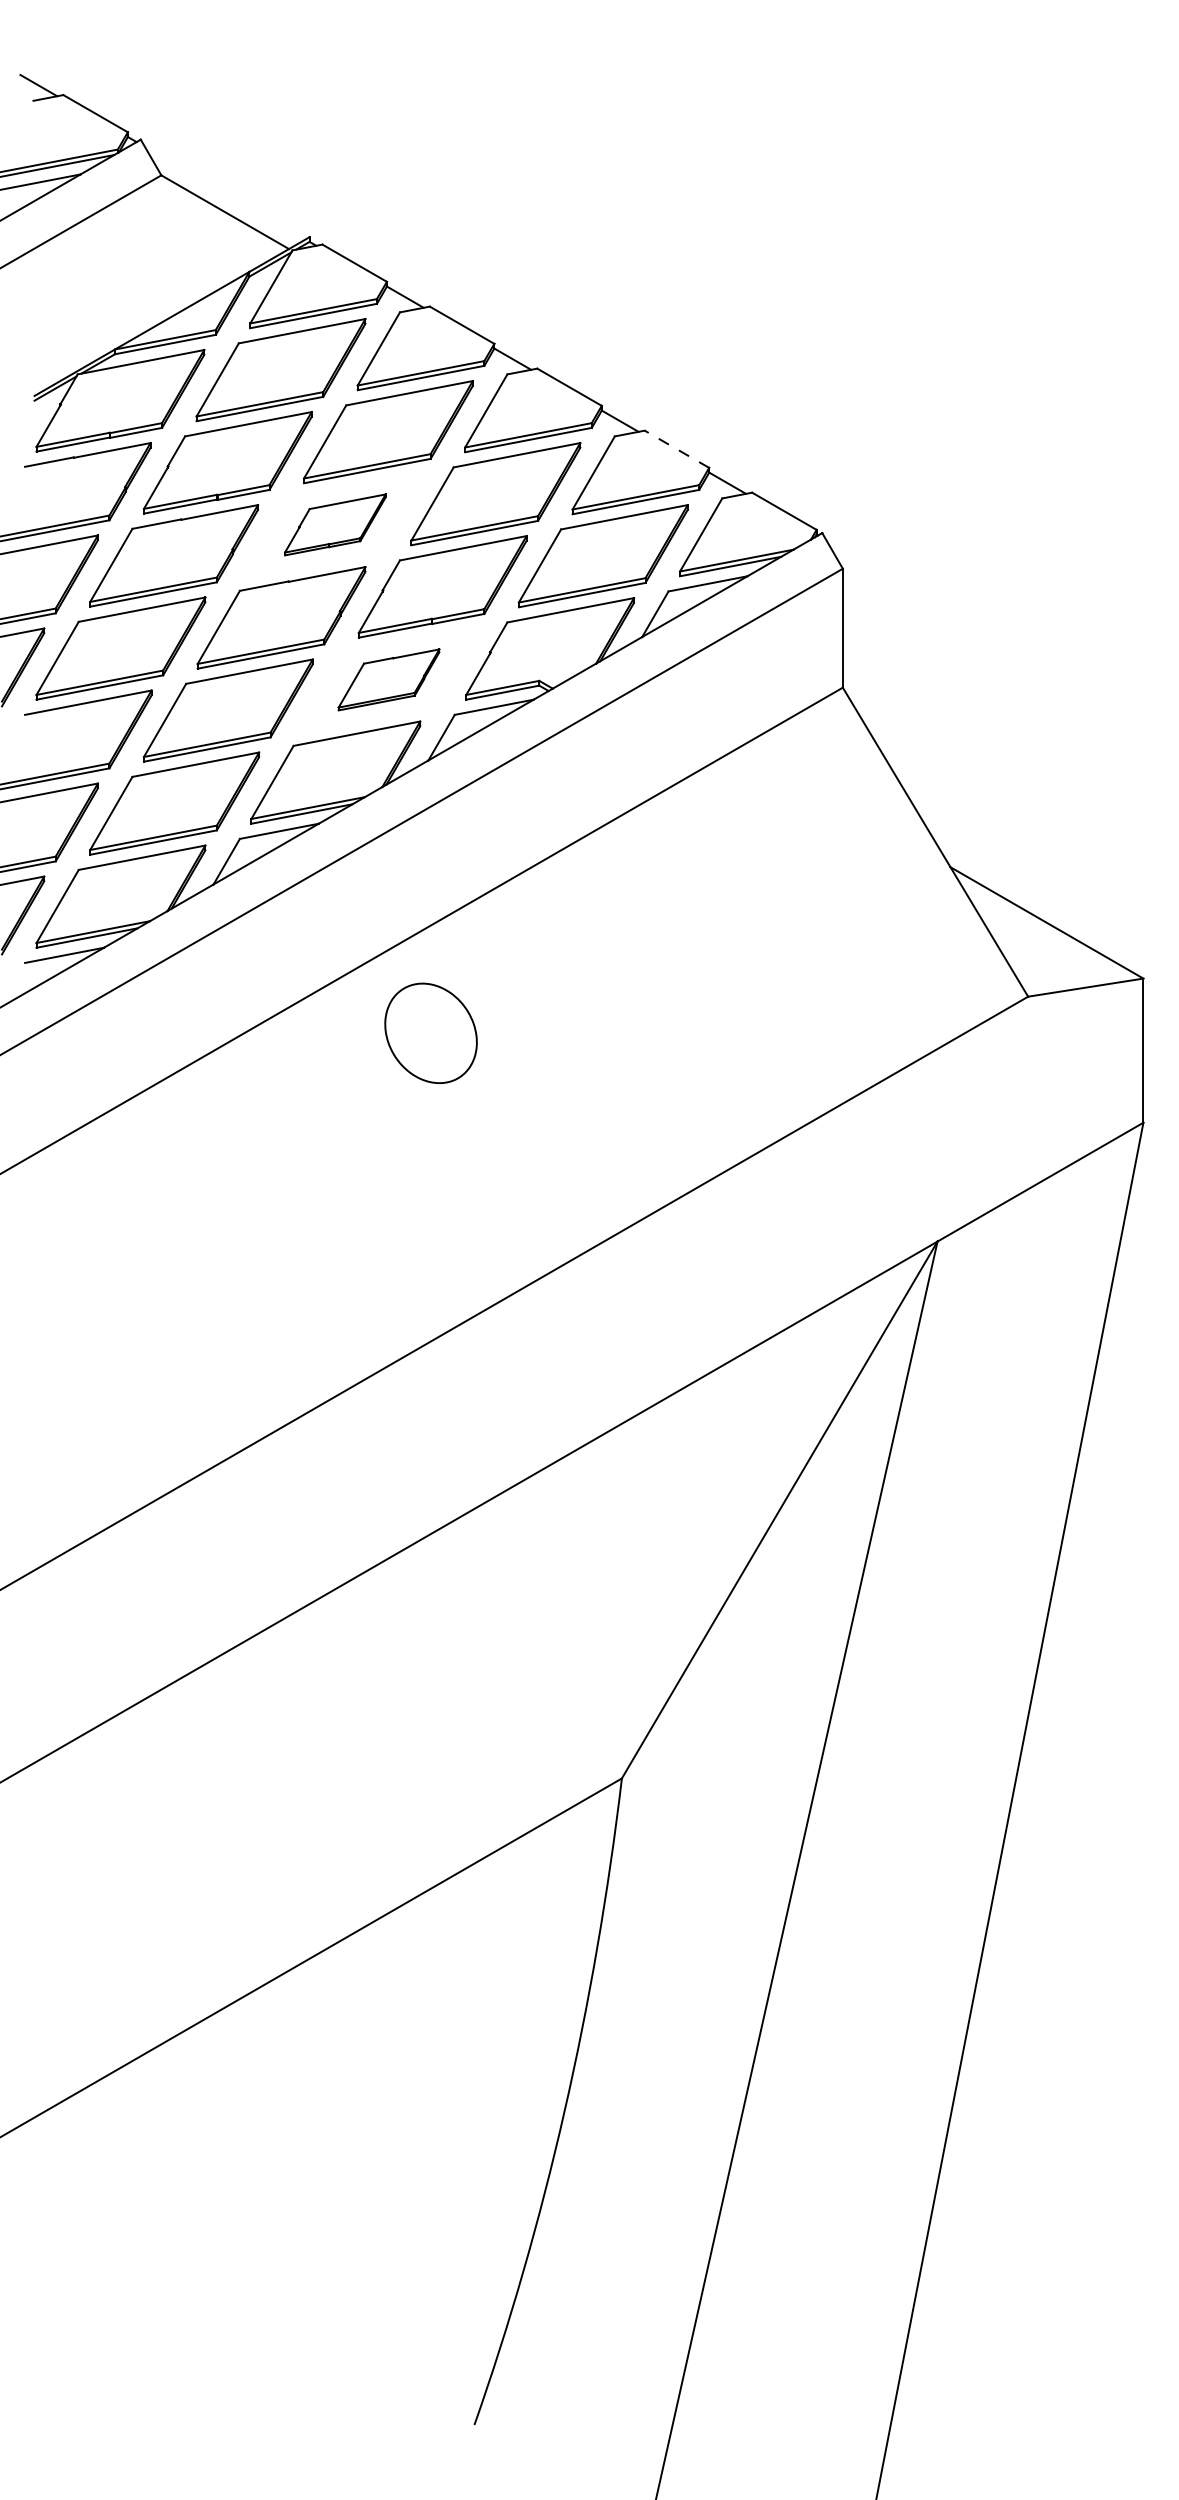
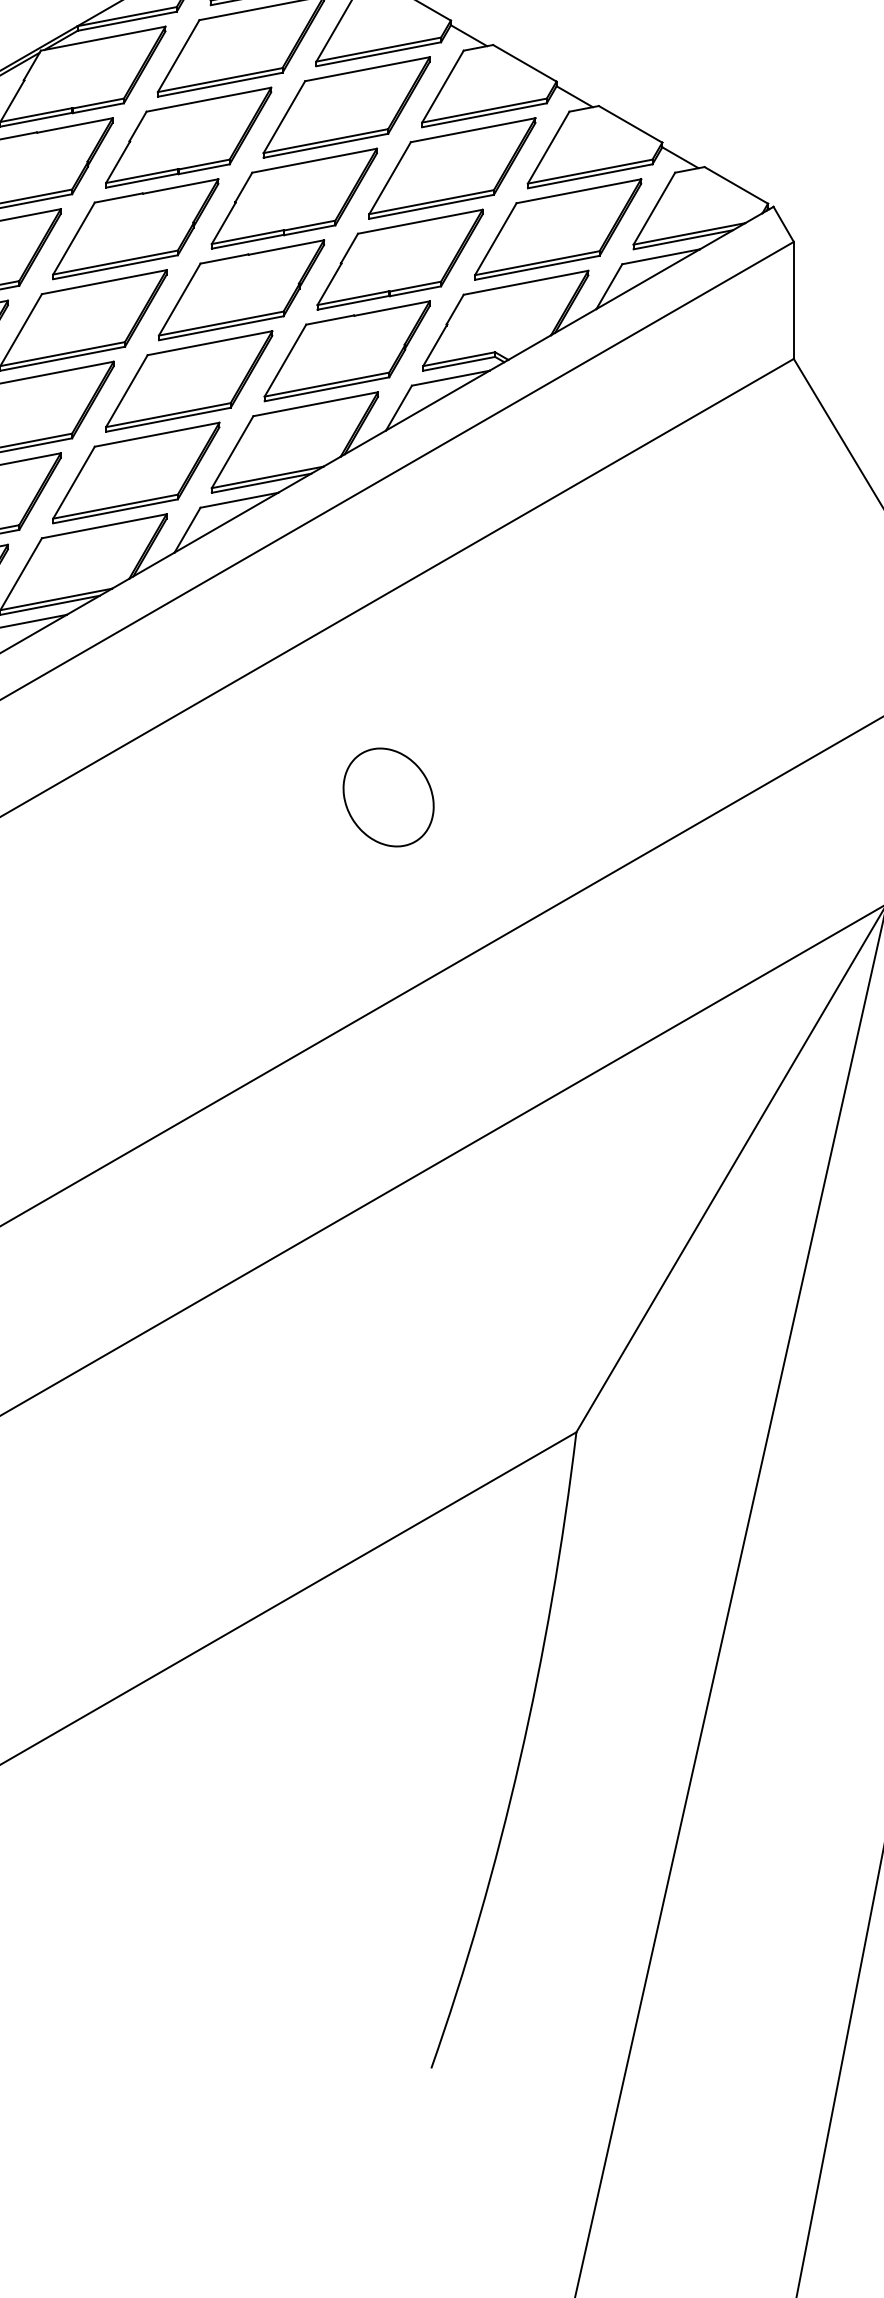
line: (676, 449) -> (630, 124), dashed -> solid
part: (335, 524) -> (294, 198), size x1.67
part: (388, 679) -> (346, 350), size x1.67
part: (430, 1032) -> (388, 796), moved

